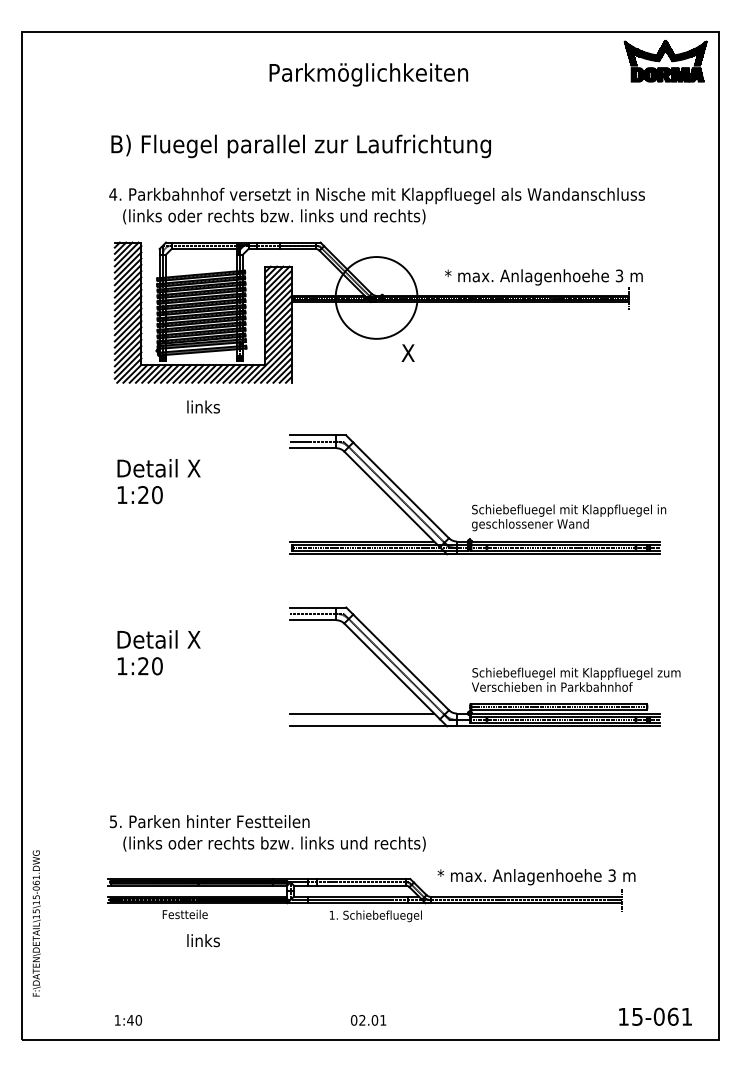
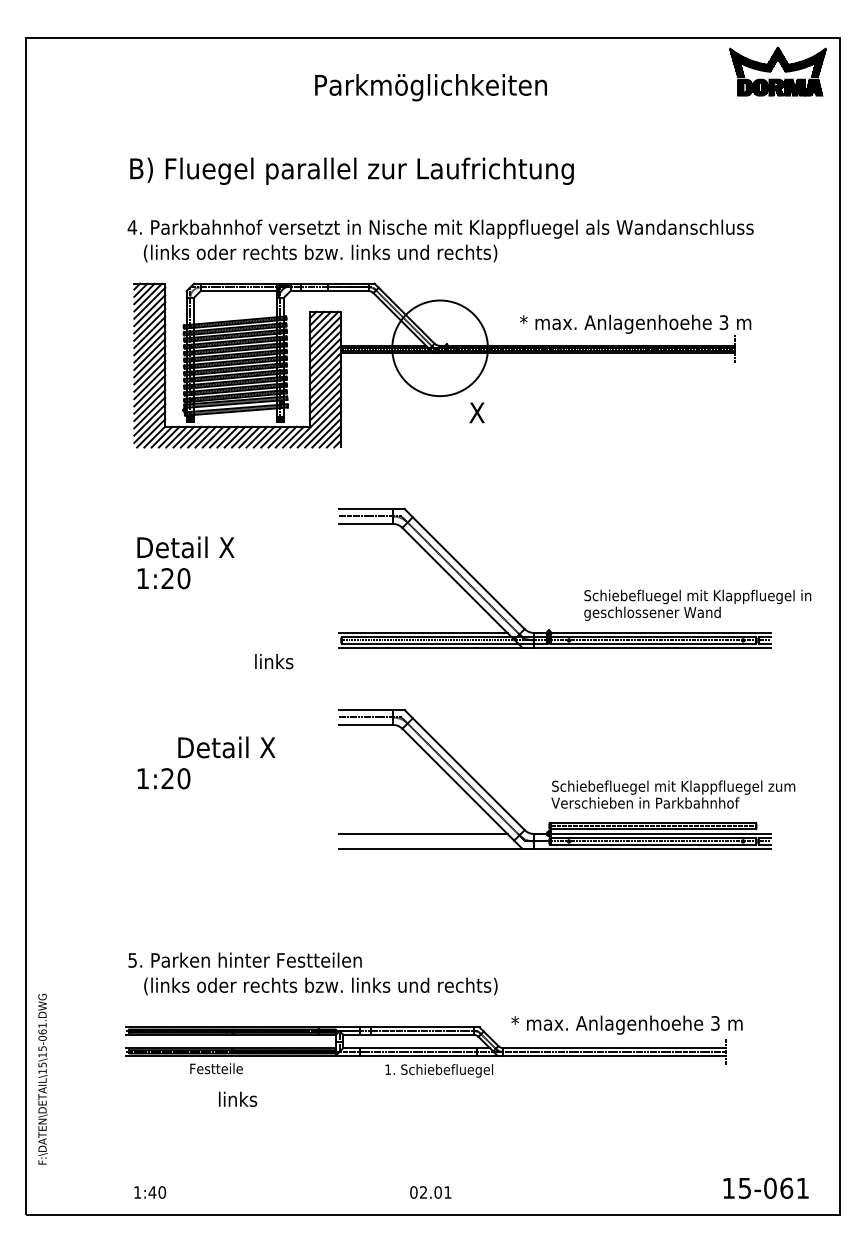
text: (203, 406) -> (274, 660), moved
text: (569, 517) -> (698, 604), moved
text: (158, 639) -> (226, 747), moved

